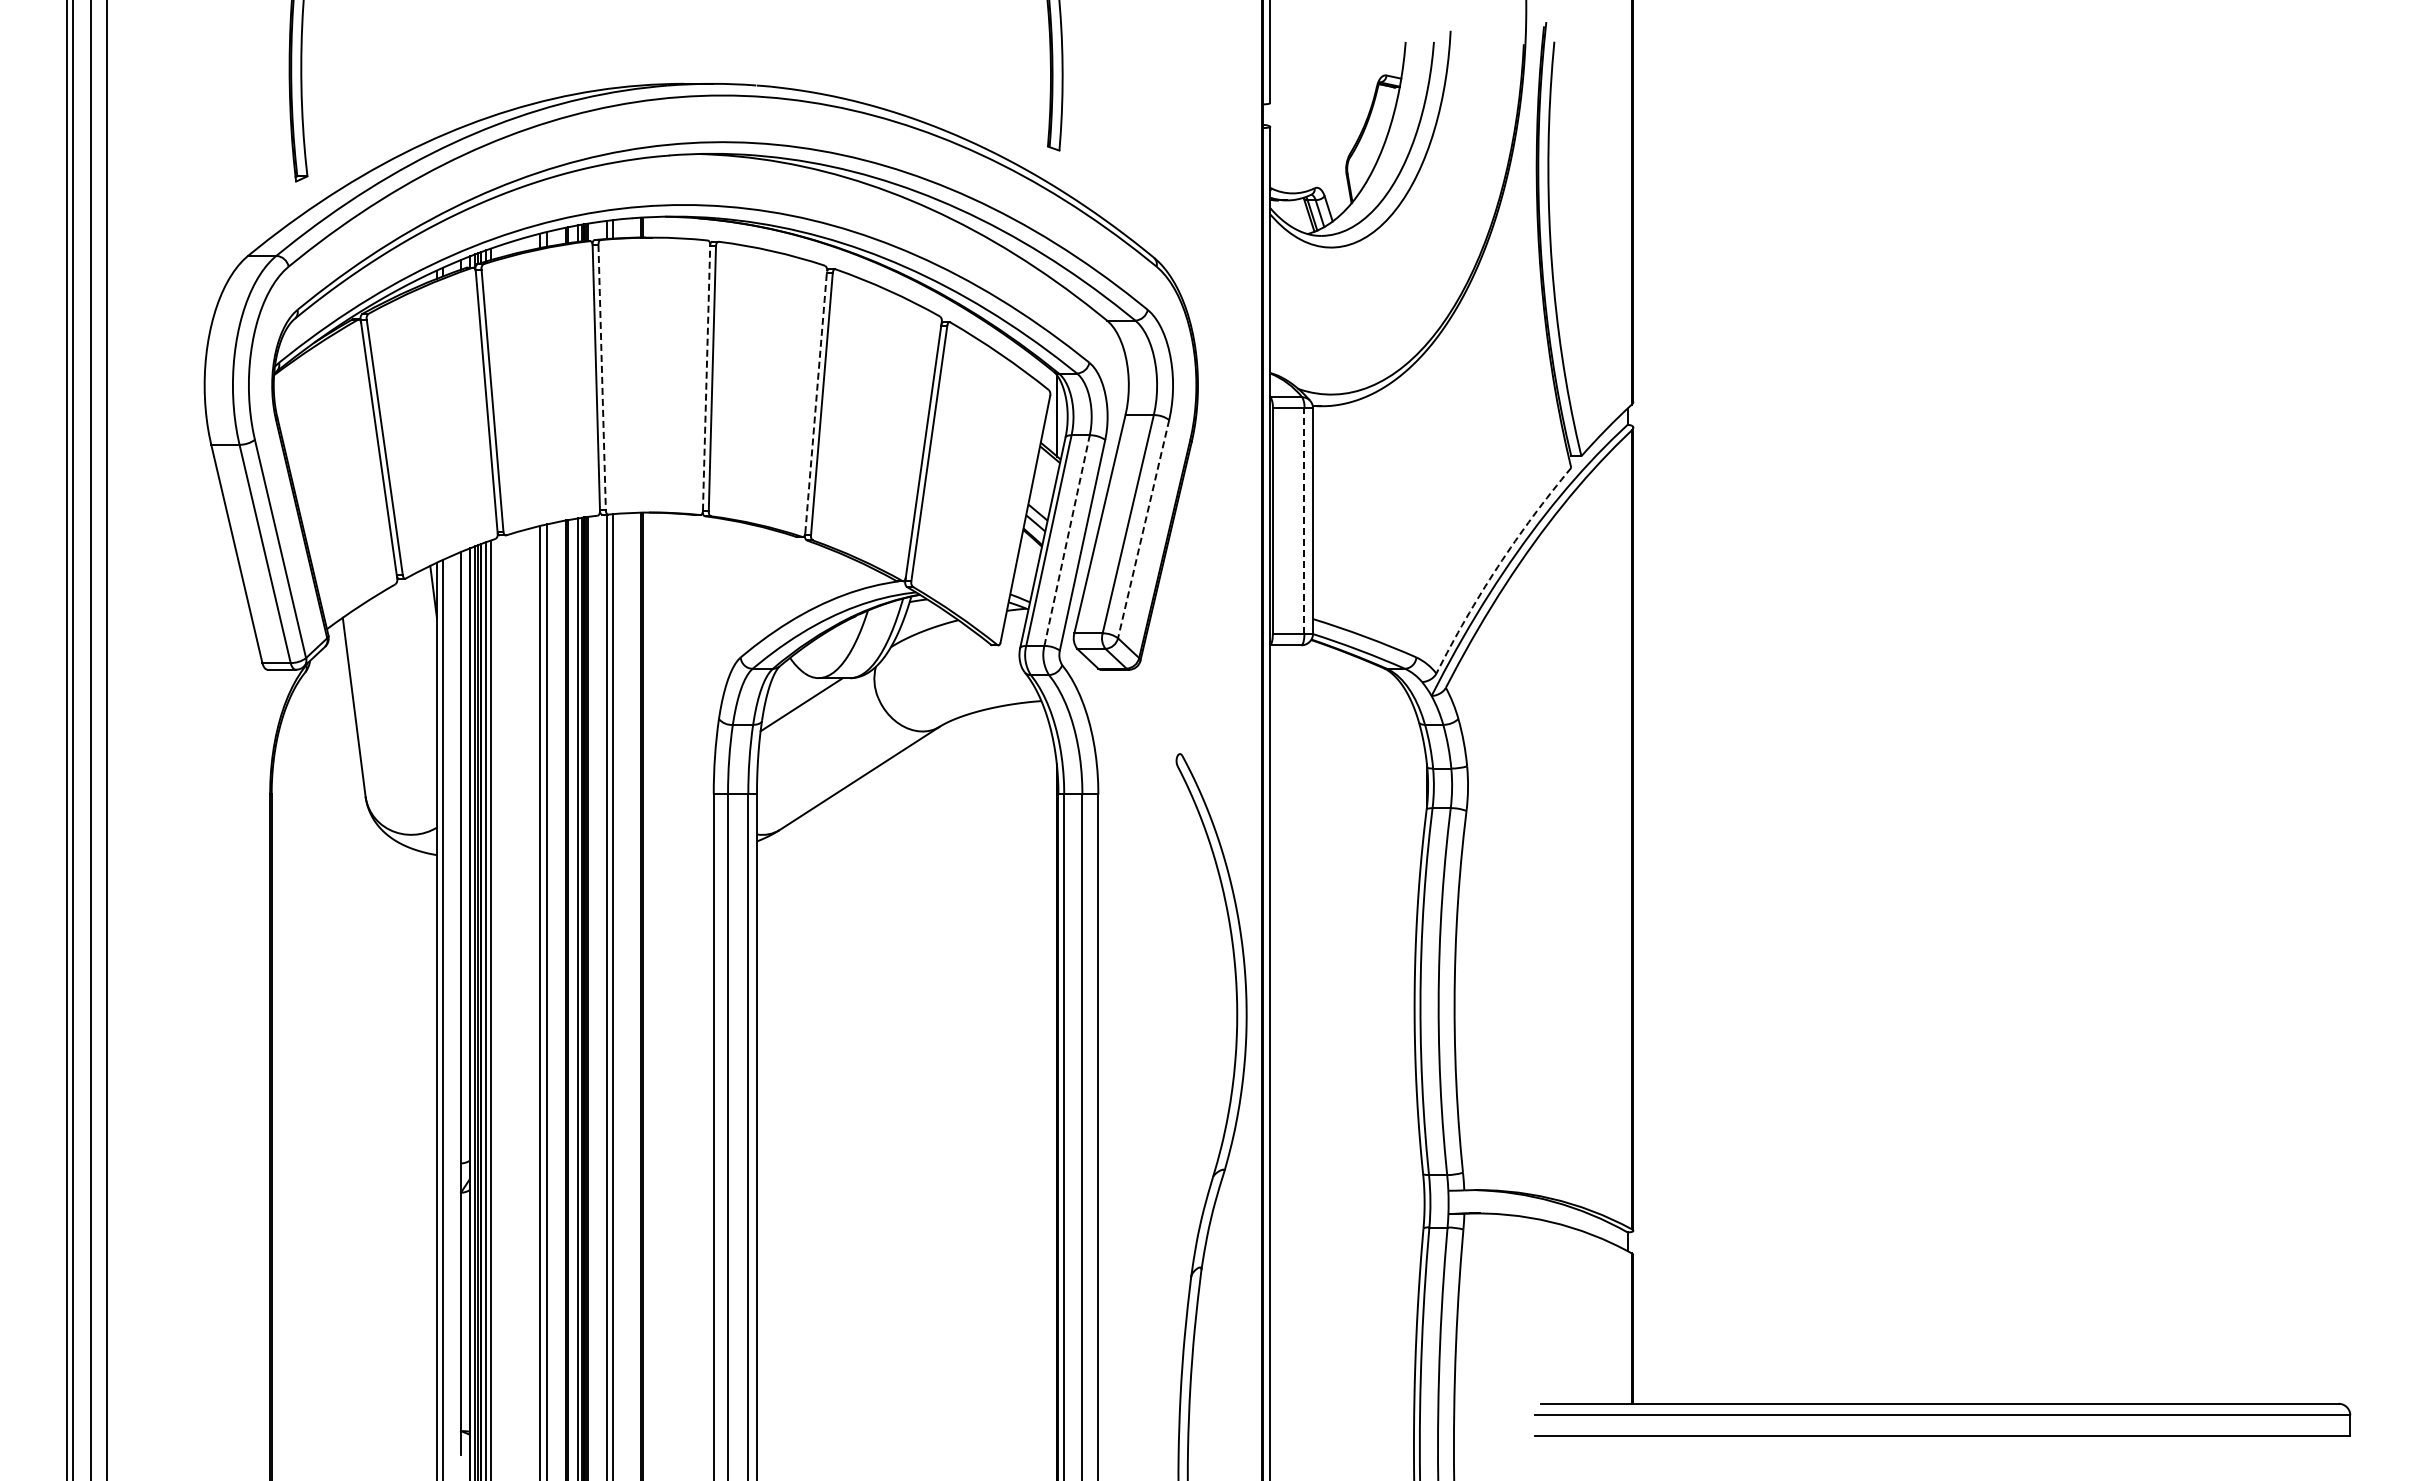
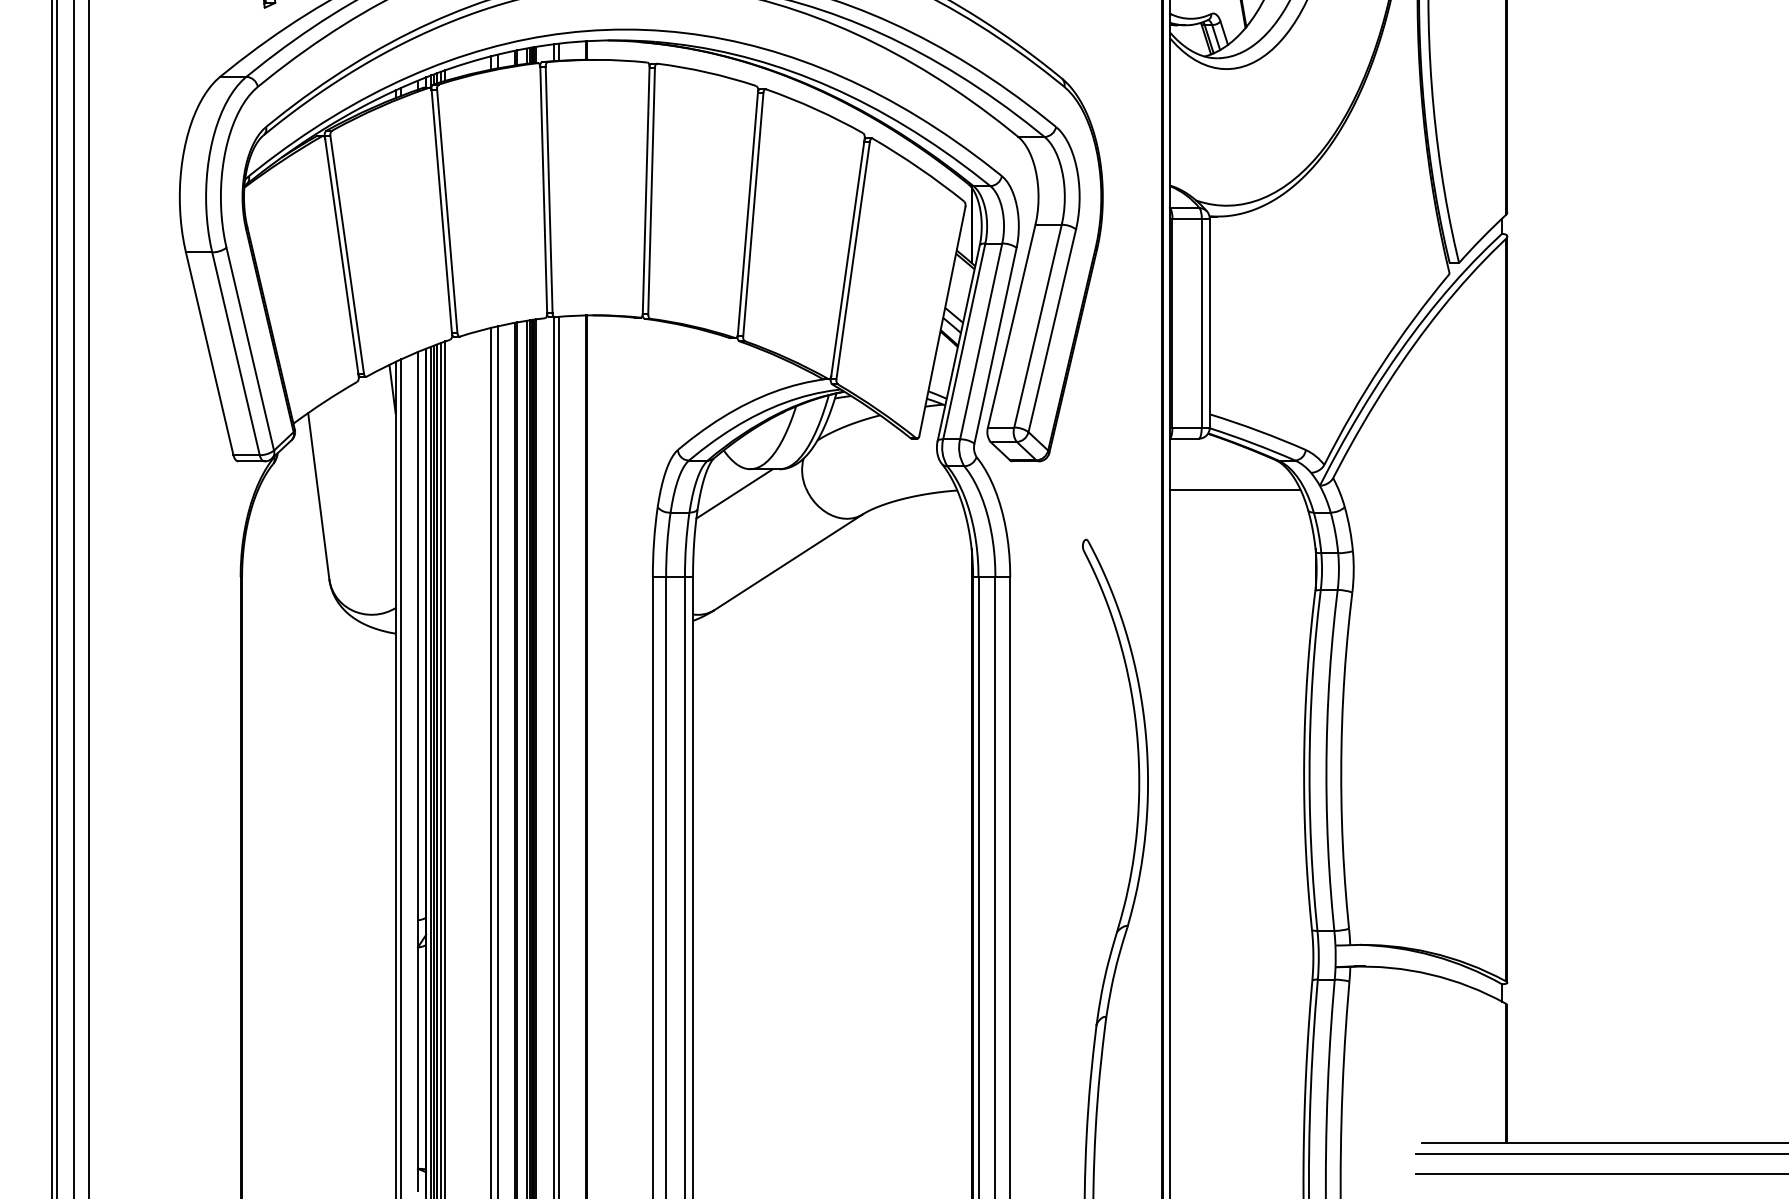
line: (602, 377) -> (549, 189), dashed -> solid
line: (706, 378) -> (646, 190), dashed -> solid
line: (816, 401) -> (748, 212), dashed -> solid
line: (1304, 521) -> (1201, 323), dashed -> solid
line: (1143, 529) -> (1052, 331), dashed -> solid
line: (1067, 540) -> (981, 341), dashed -> solid
arc: (1497, 566) -> (1381, 365), dashed -> solid
line: (1340, 700) -> (1235, 489), added

